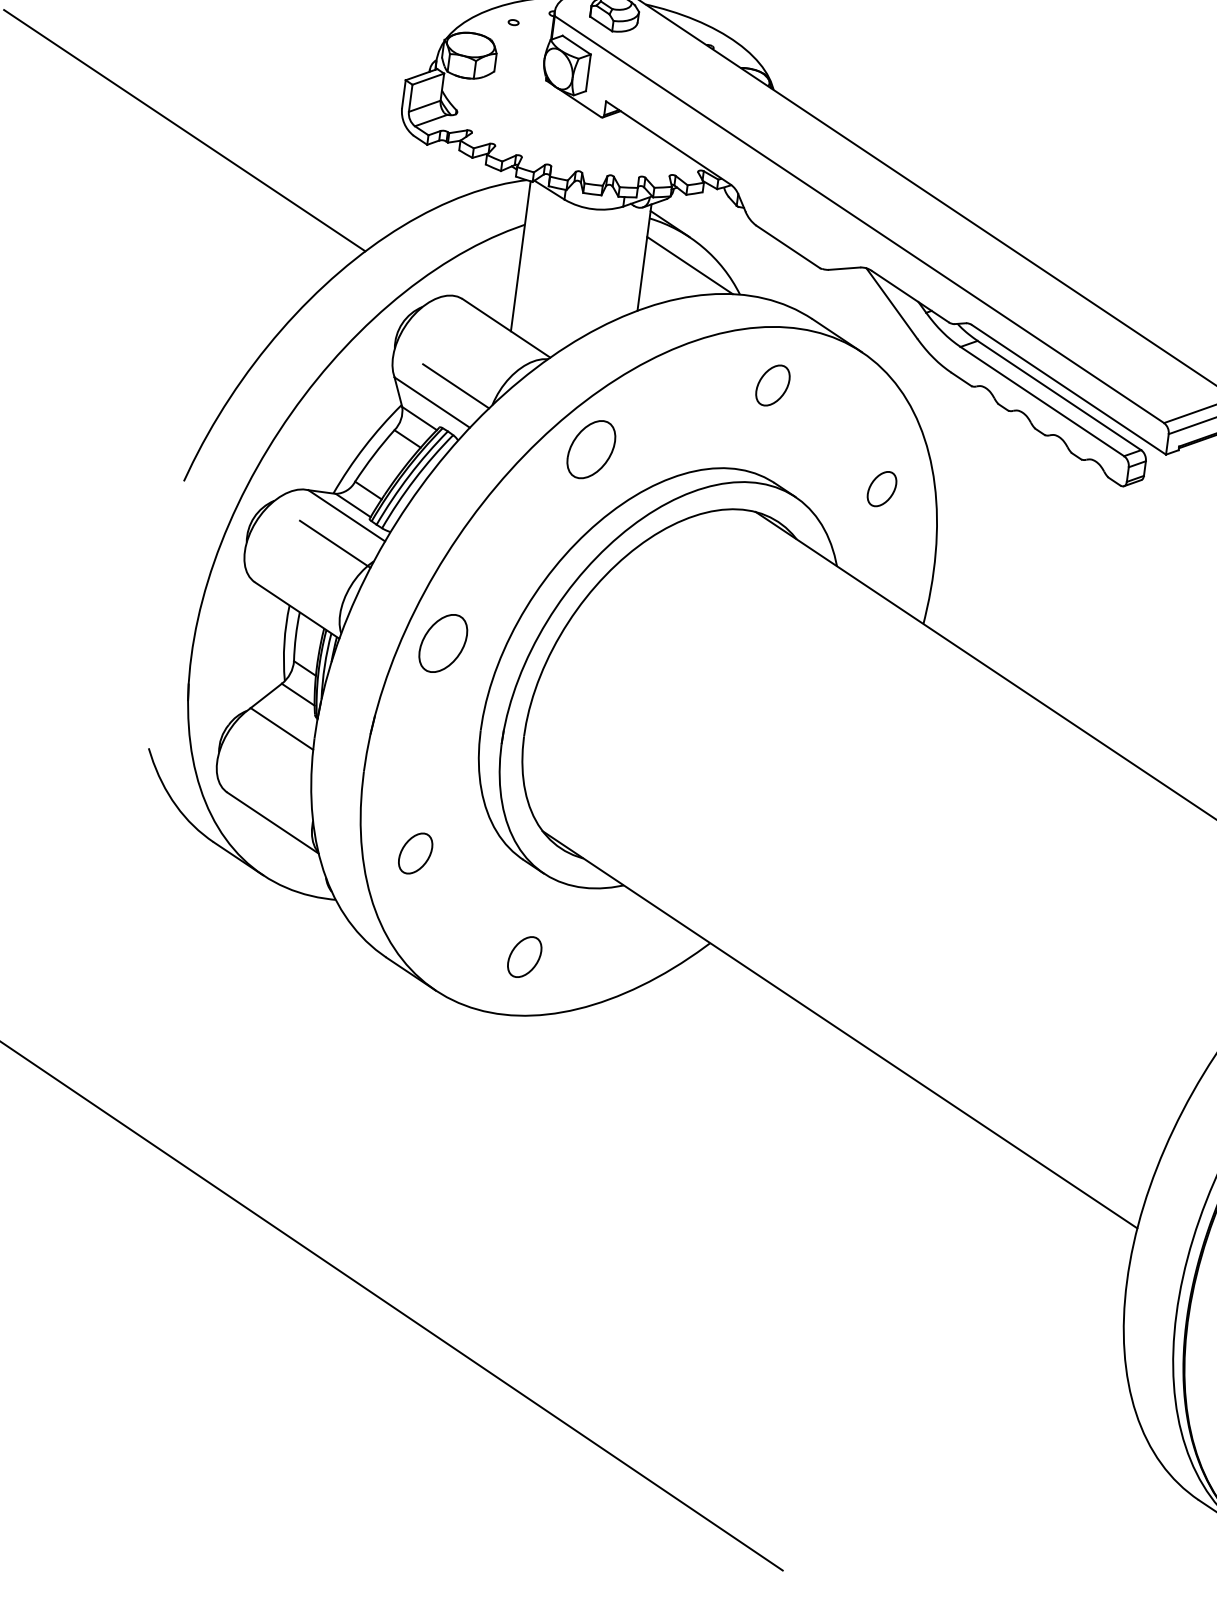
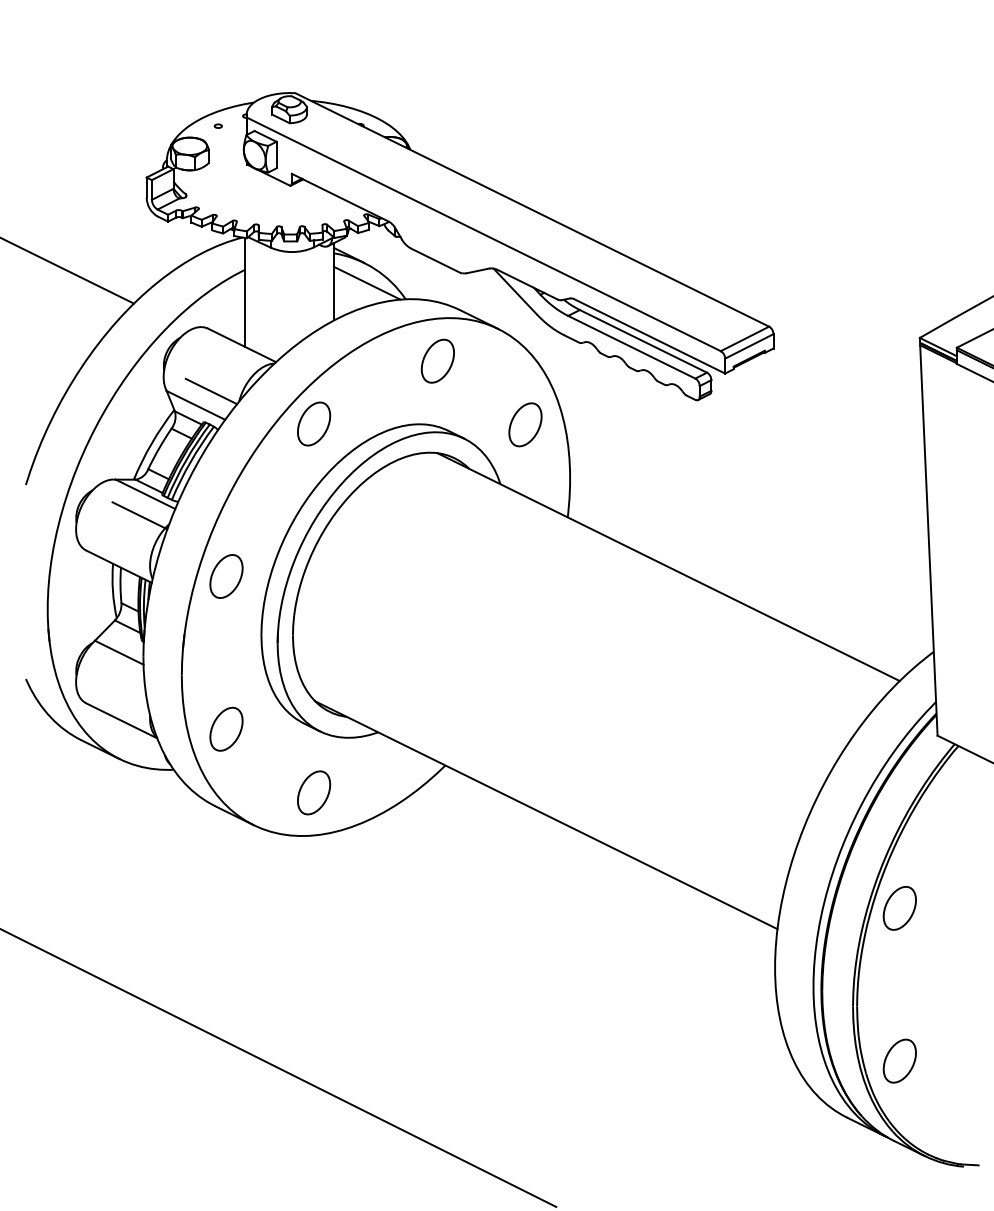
part: (772, 384) -> (437, 360), size x1.43
part: (882, 488) -> (525, 424), size x1.67
part: (415, 852) -> (226, 728), size x1.43
part: (525, 956) -> (314, 792), size x1.43

